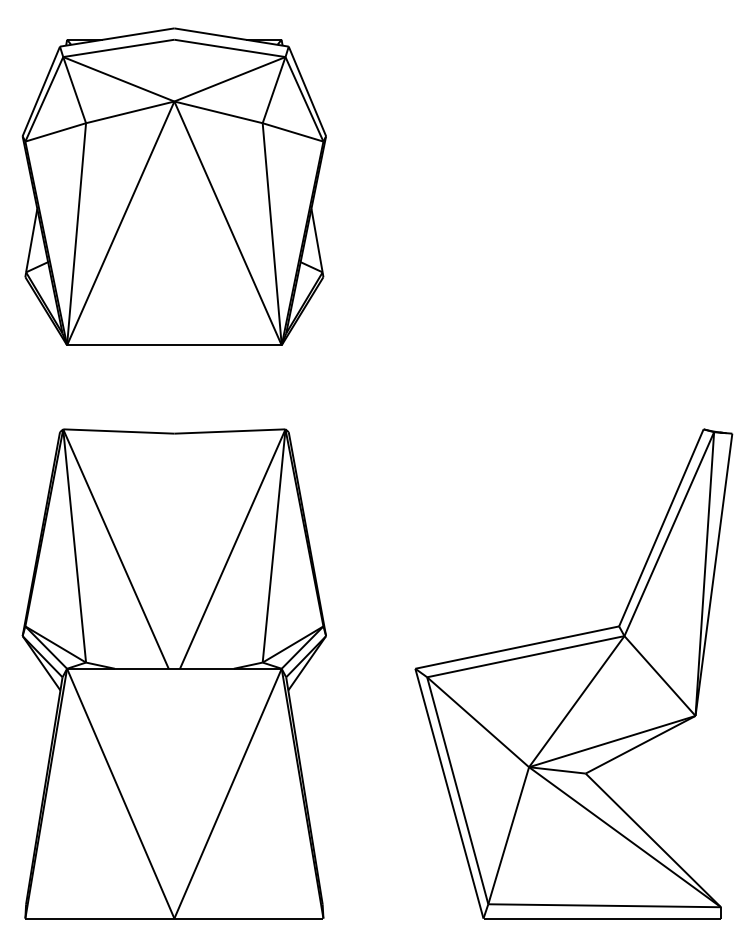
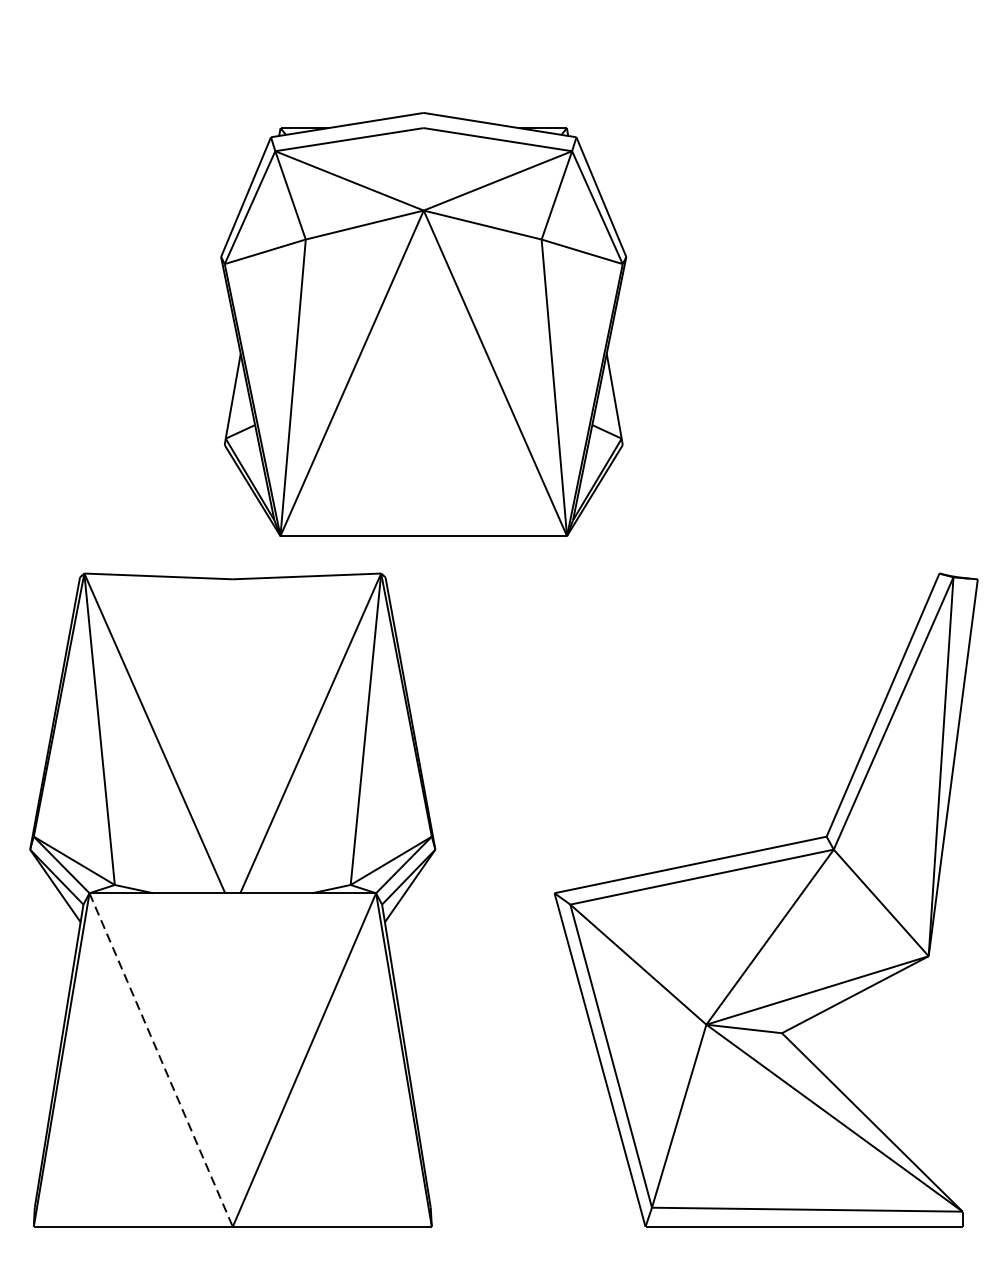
part: (173, 186) -> (422, 324), moved
line: (120, 793) -> (160, 1059), solid -> dashed

